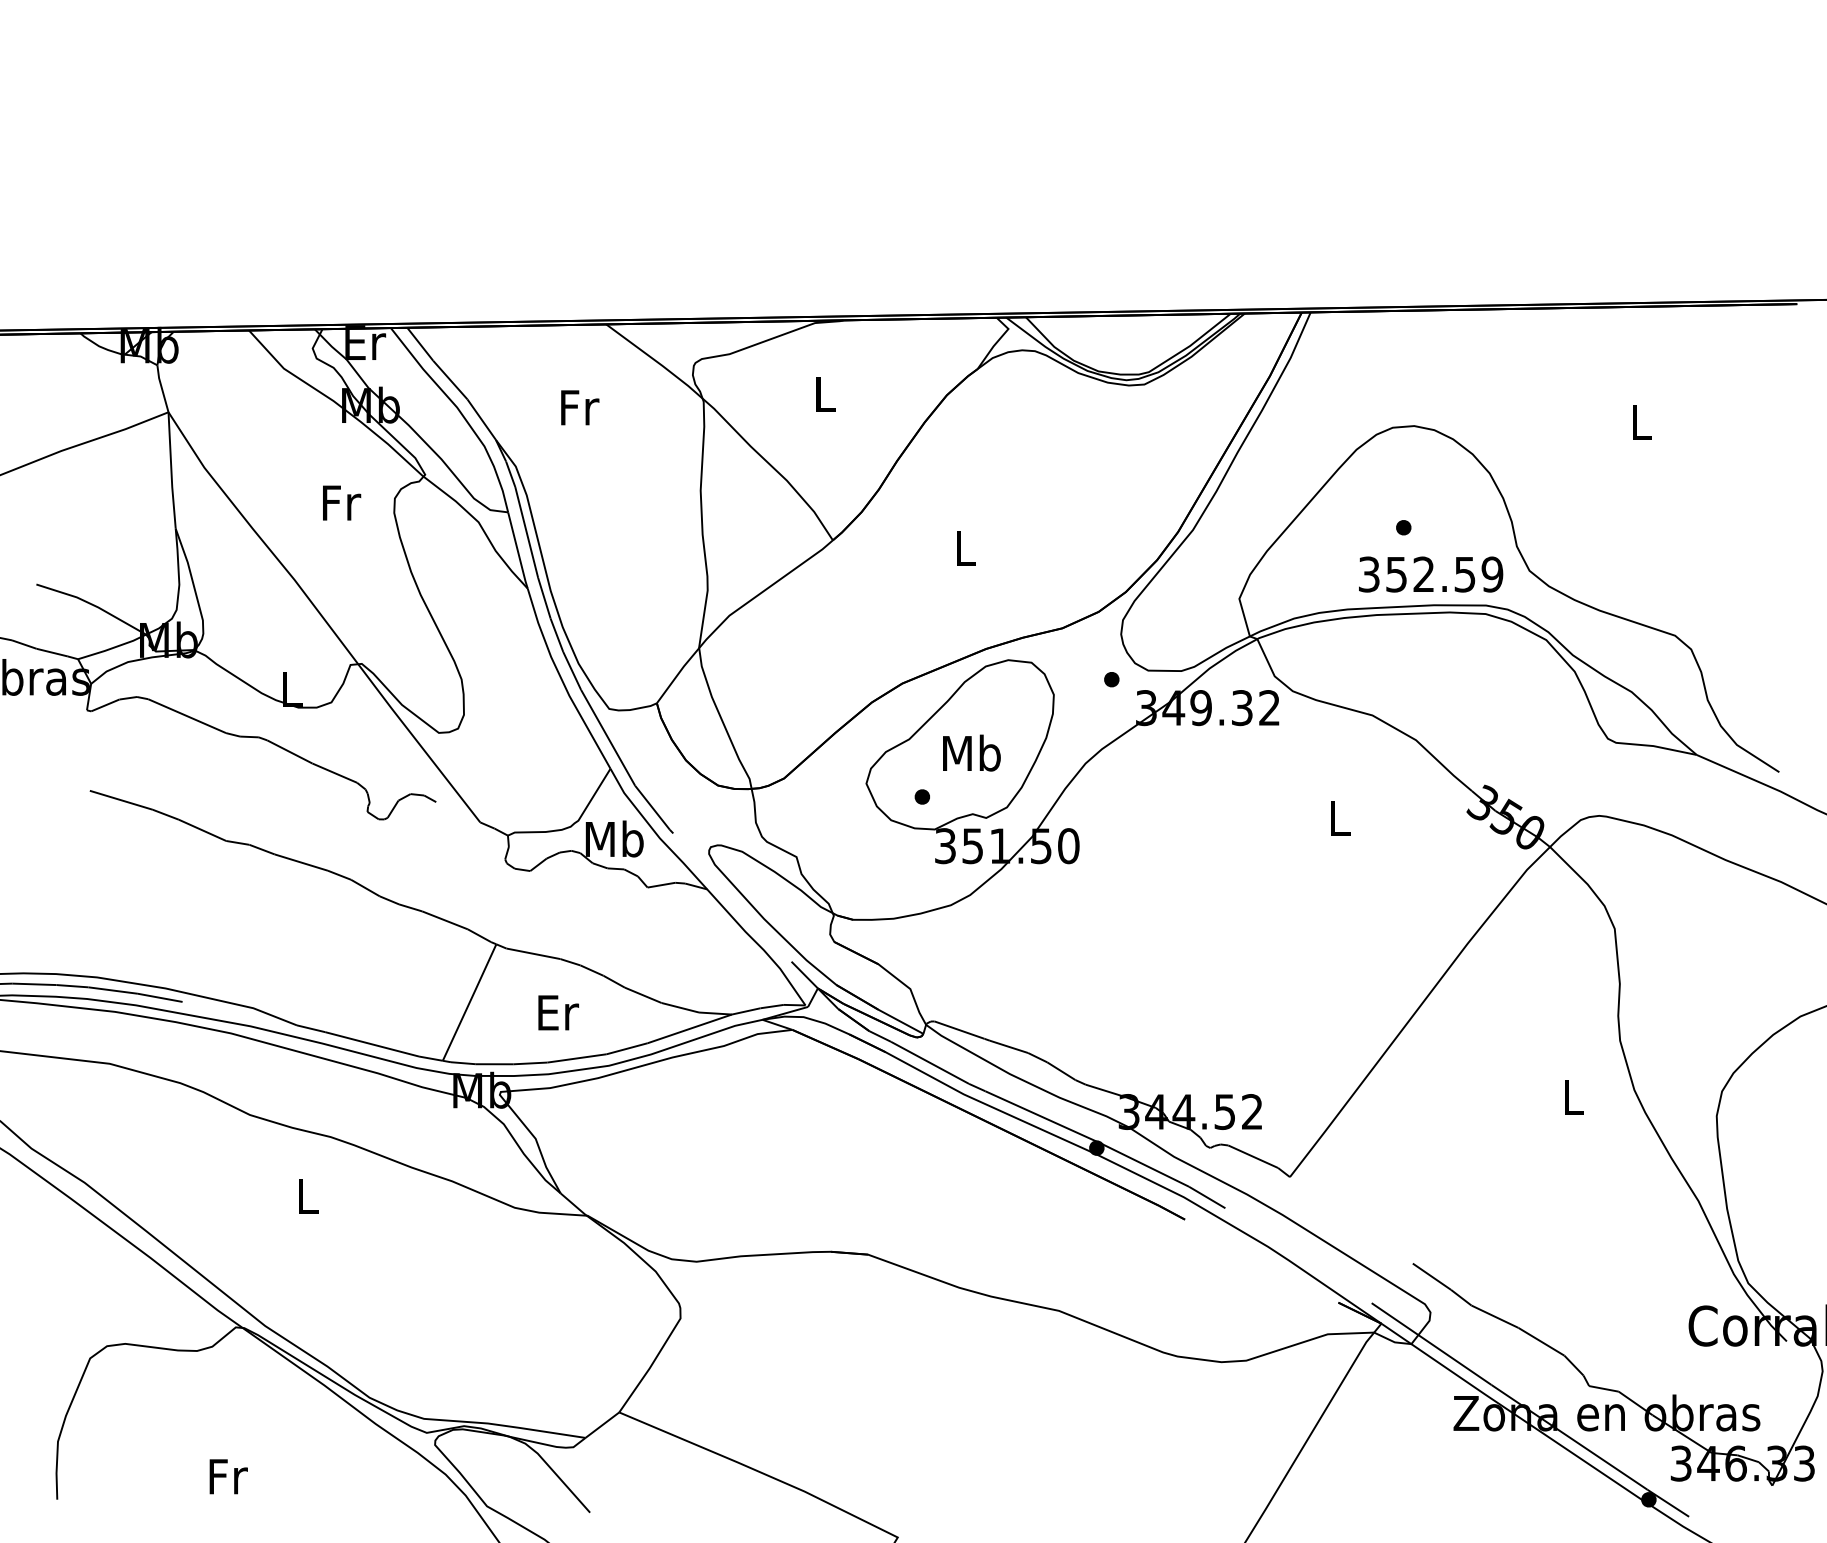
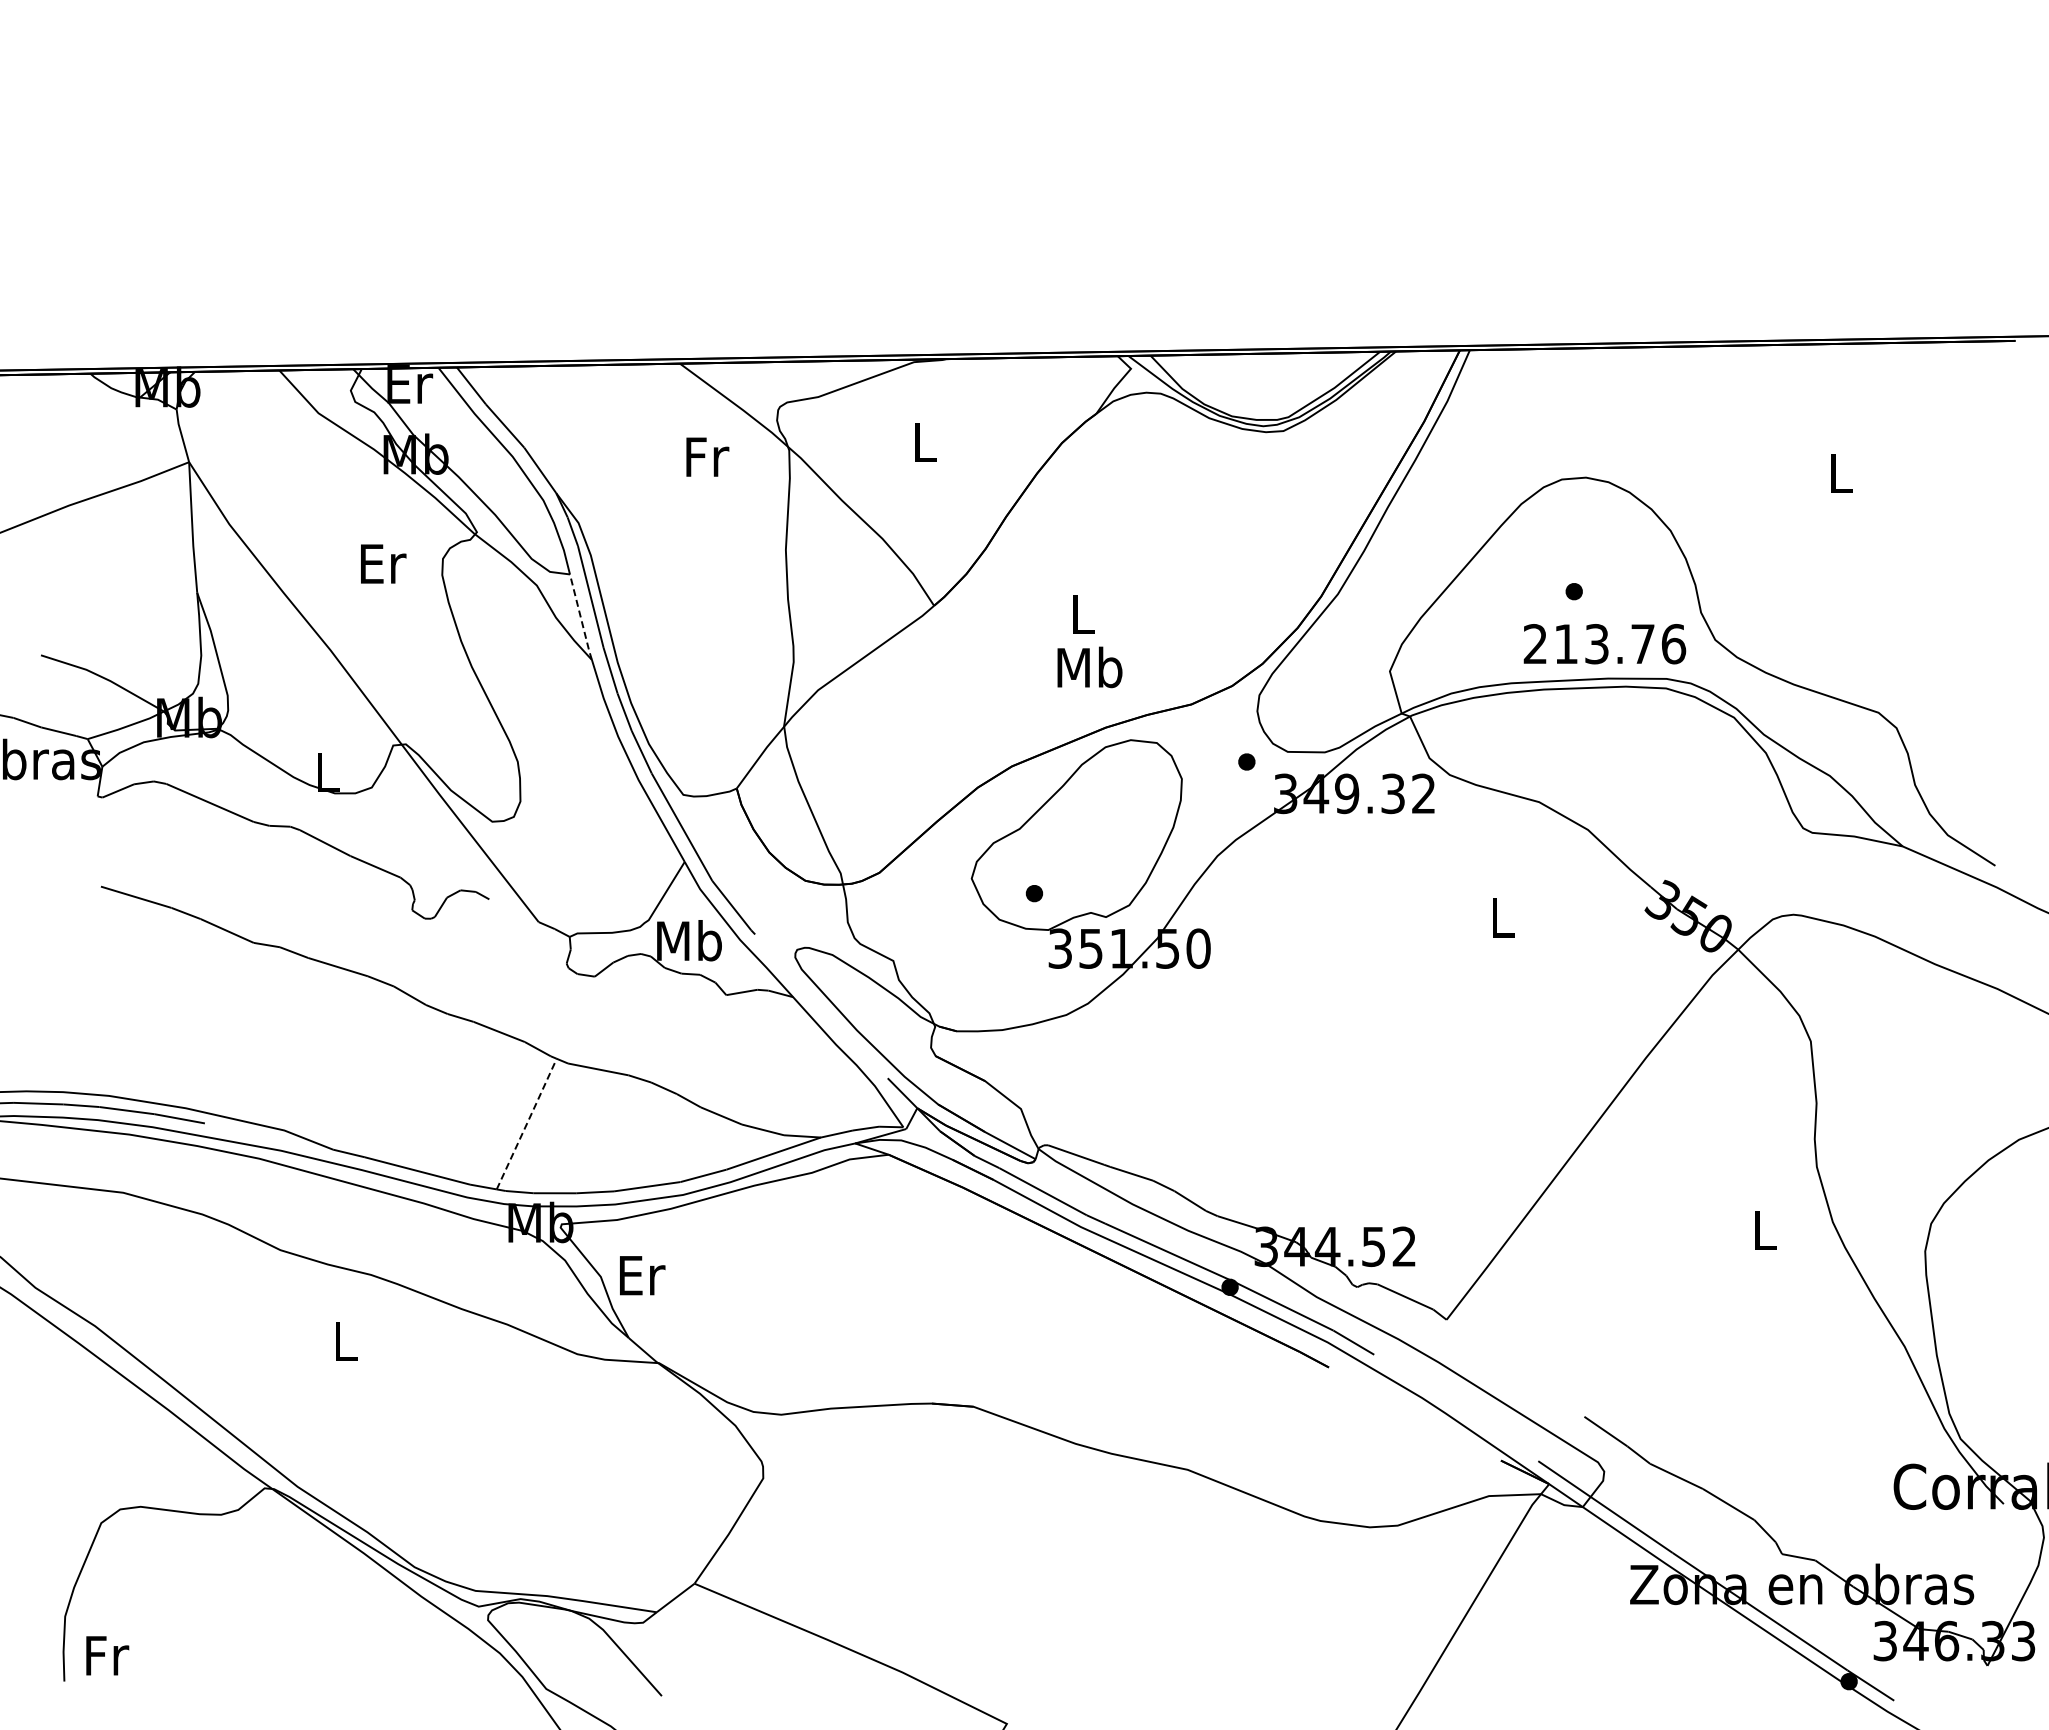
text: (579, 407) -> (707, 456), moved
text: (341, 502) -> (383, 563), Fr -> Er
line: (517, 550) -> (580, 617), solid -> dashed
text: (1430, 574) -> (1604, 644), 352.59 -> 213.76
text: (971, 753) -> (1089, 667), moved
line: (470, 1002) -> (527, 1123), solid -> dashed
text: (558, 1012) -> (642, 1275), moved
text: (228, 1476) -> (107, 1655), moved

